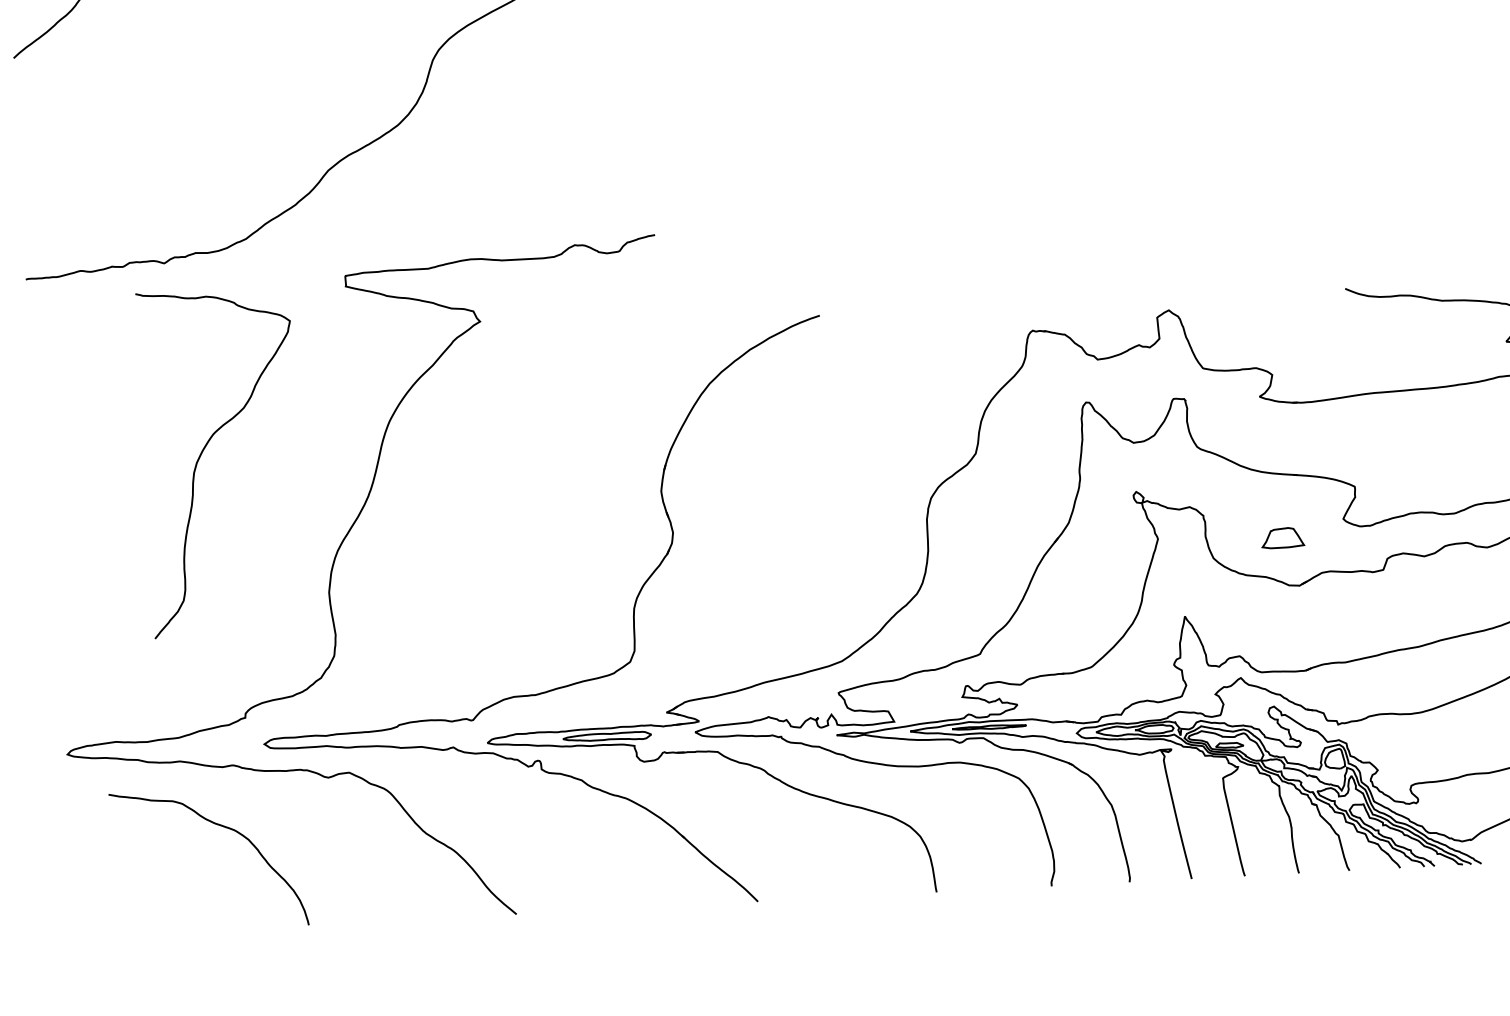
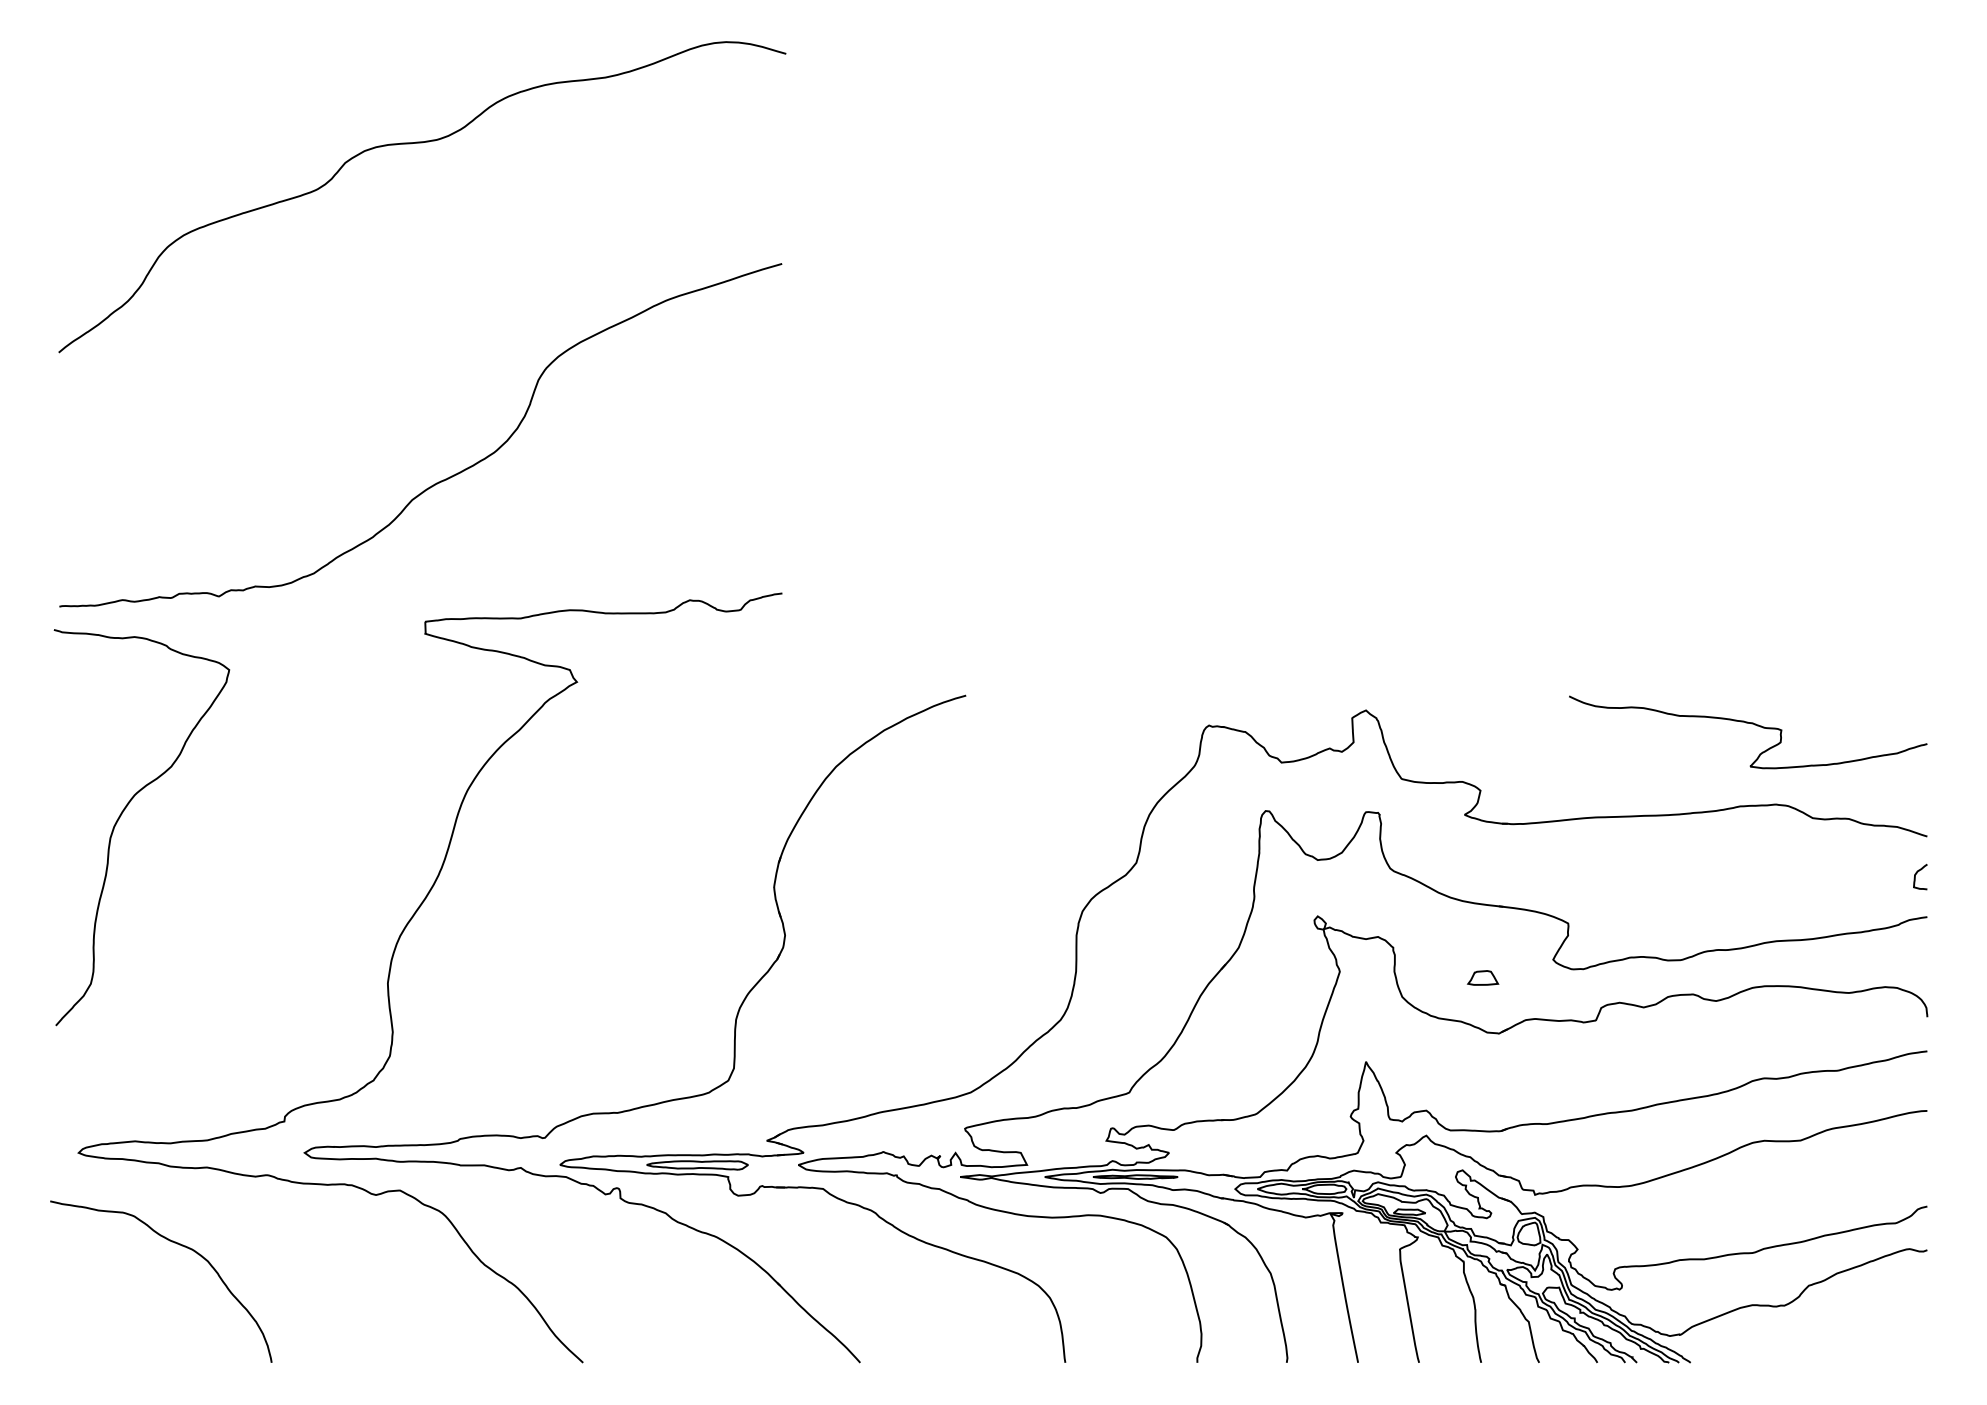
curve: (203, 451) -> (122, 814), moved
part: (1283, 537) -> (1483, 977), size x0.62
curve: (218, 825) -> (174, 1243), moved

